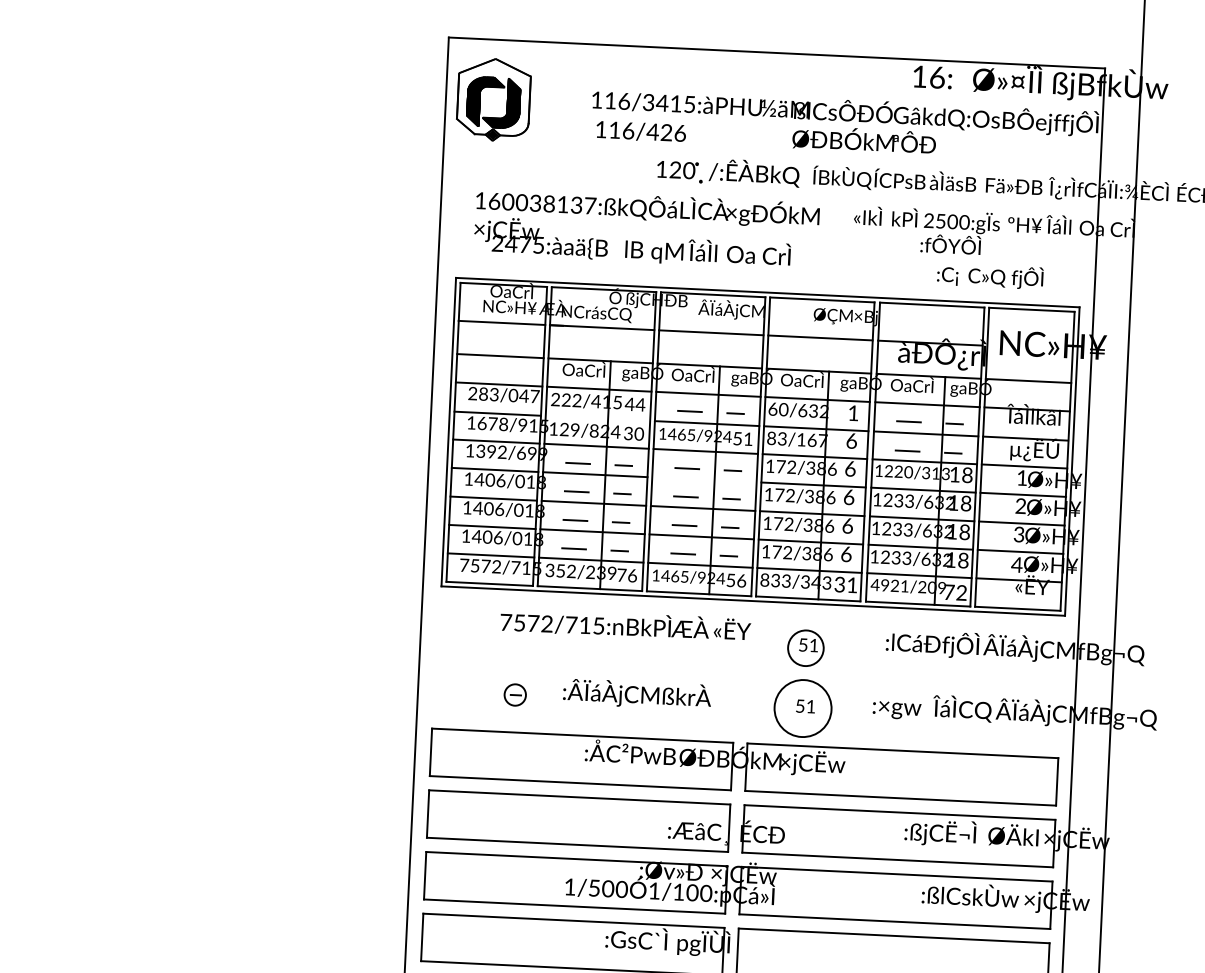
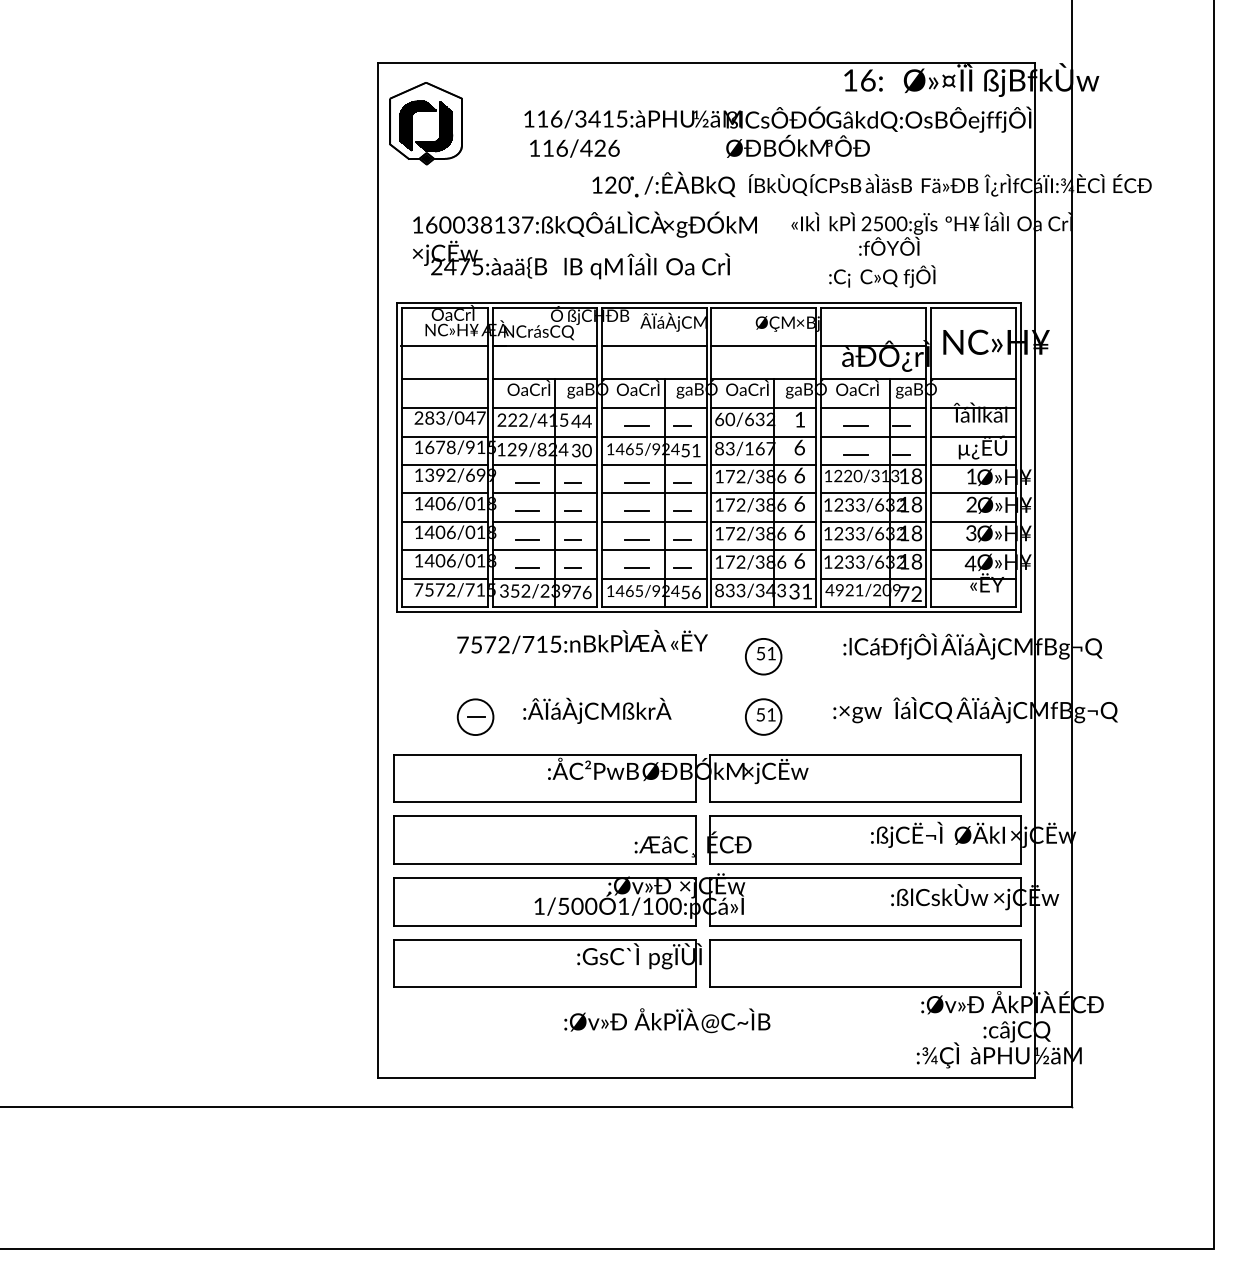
text: (990, 276) -> (882, 276), moved
line: (597, 417) -> (544, 436), added
line: (704, 480) -> (654, 493), added
part: (515, 694) -> (475, 716), size x1.67
circle: (802, 707) -> (763, 716), size x0.62

